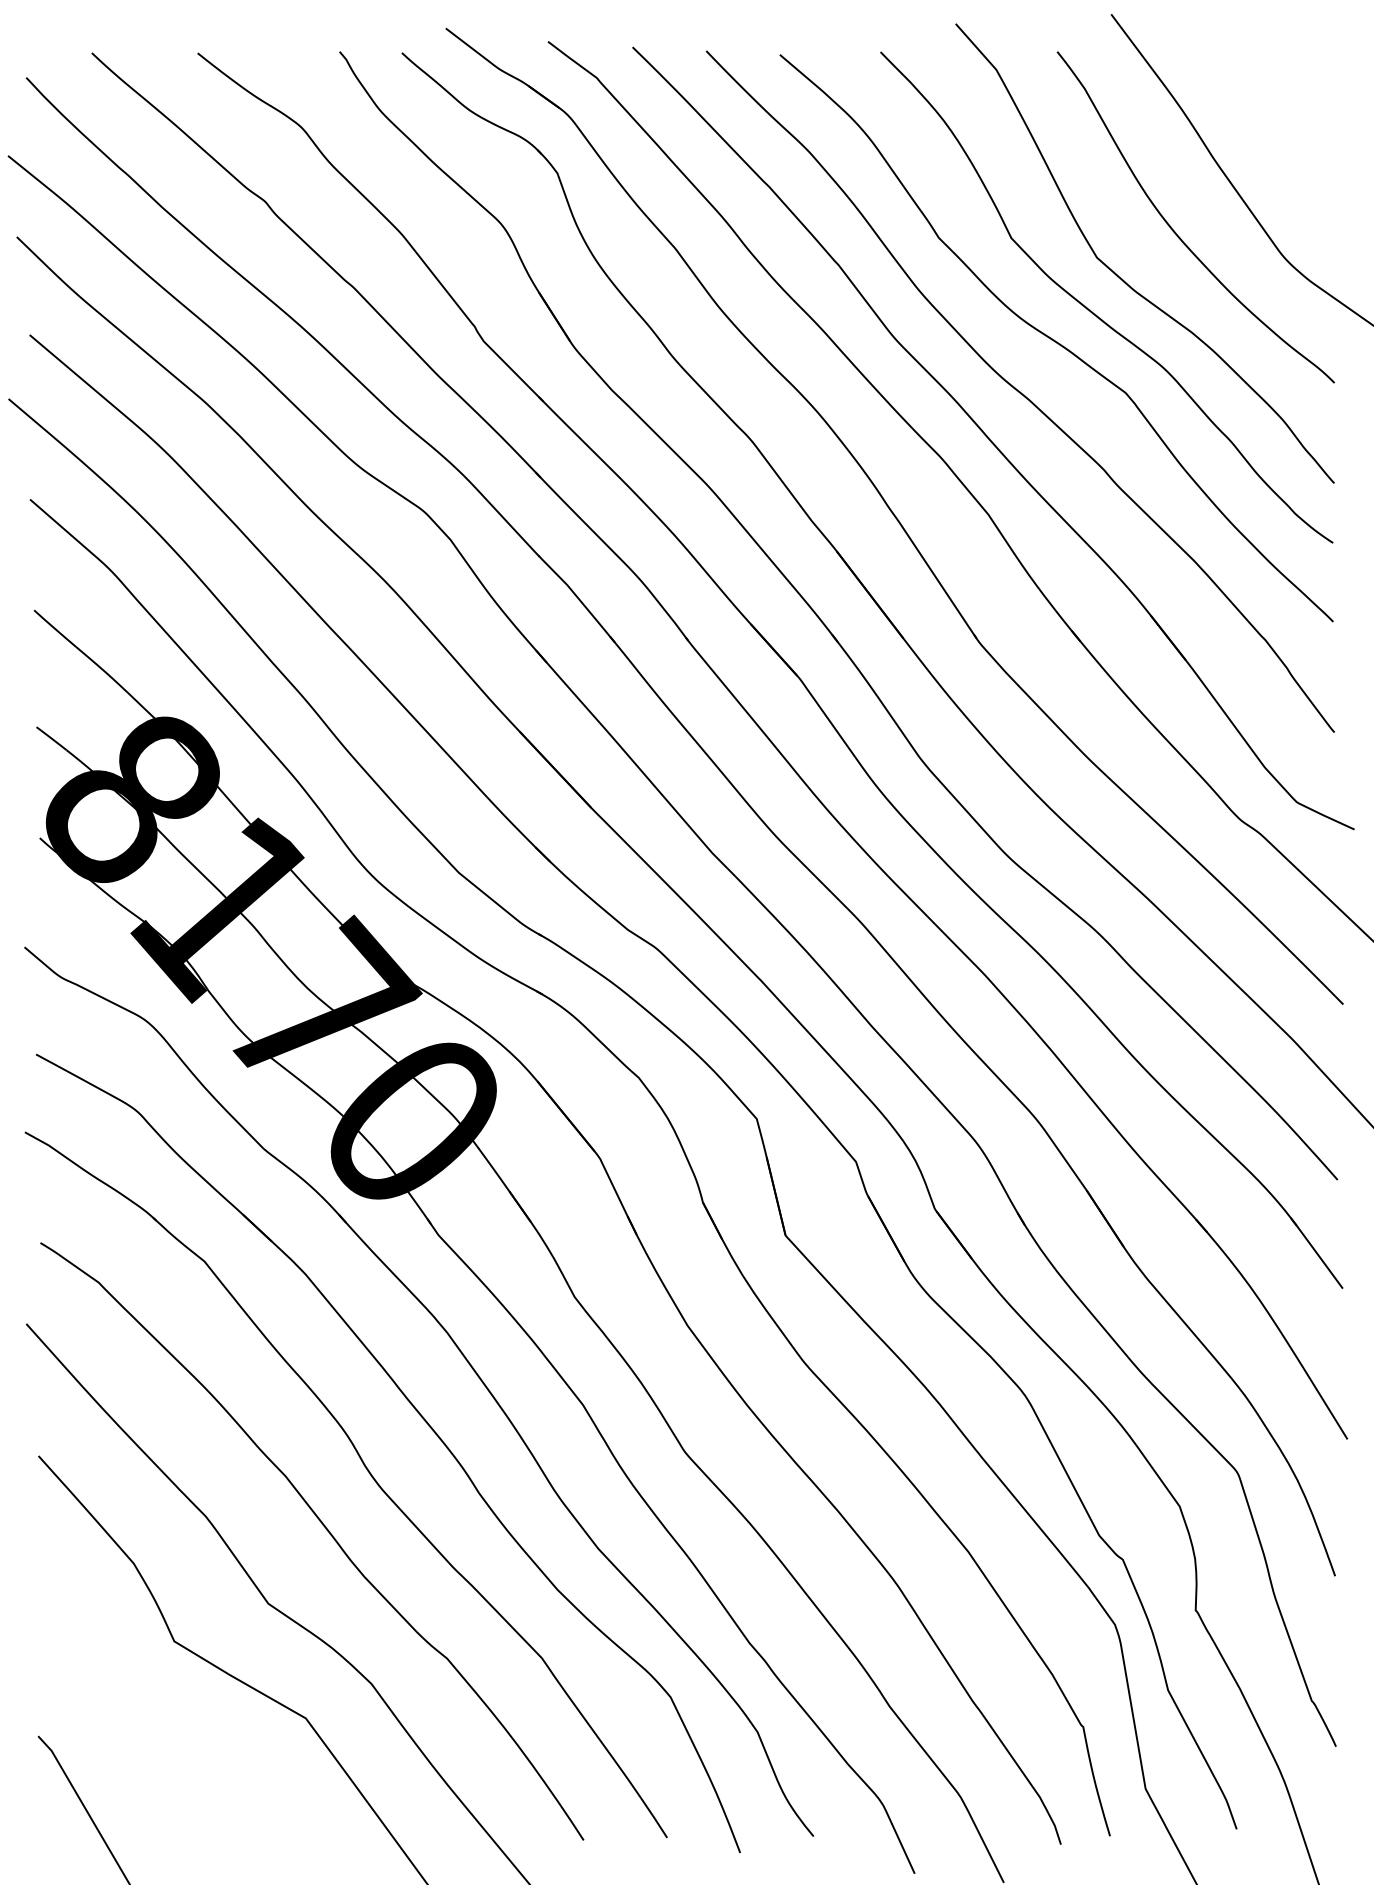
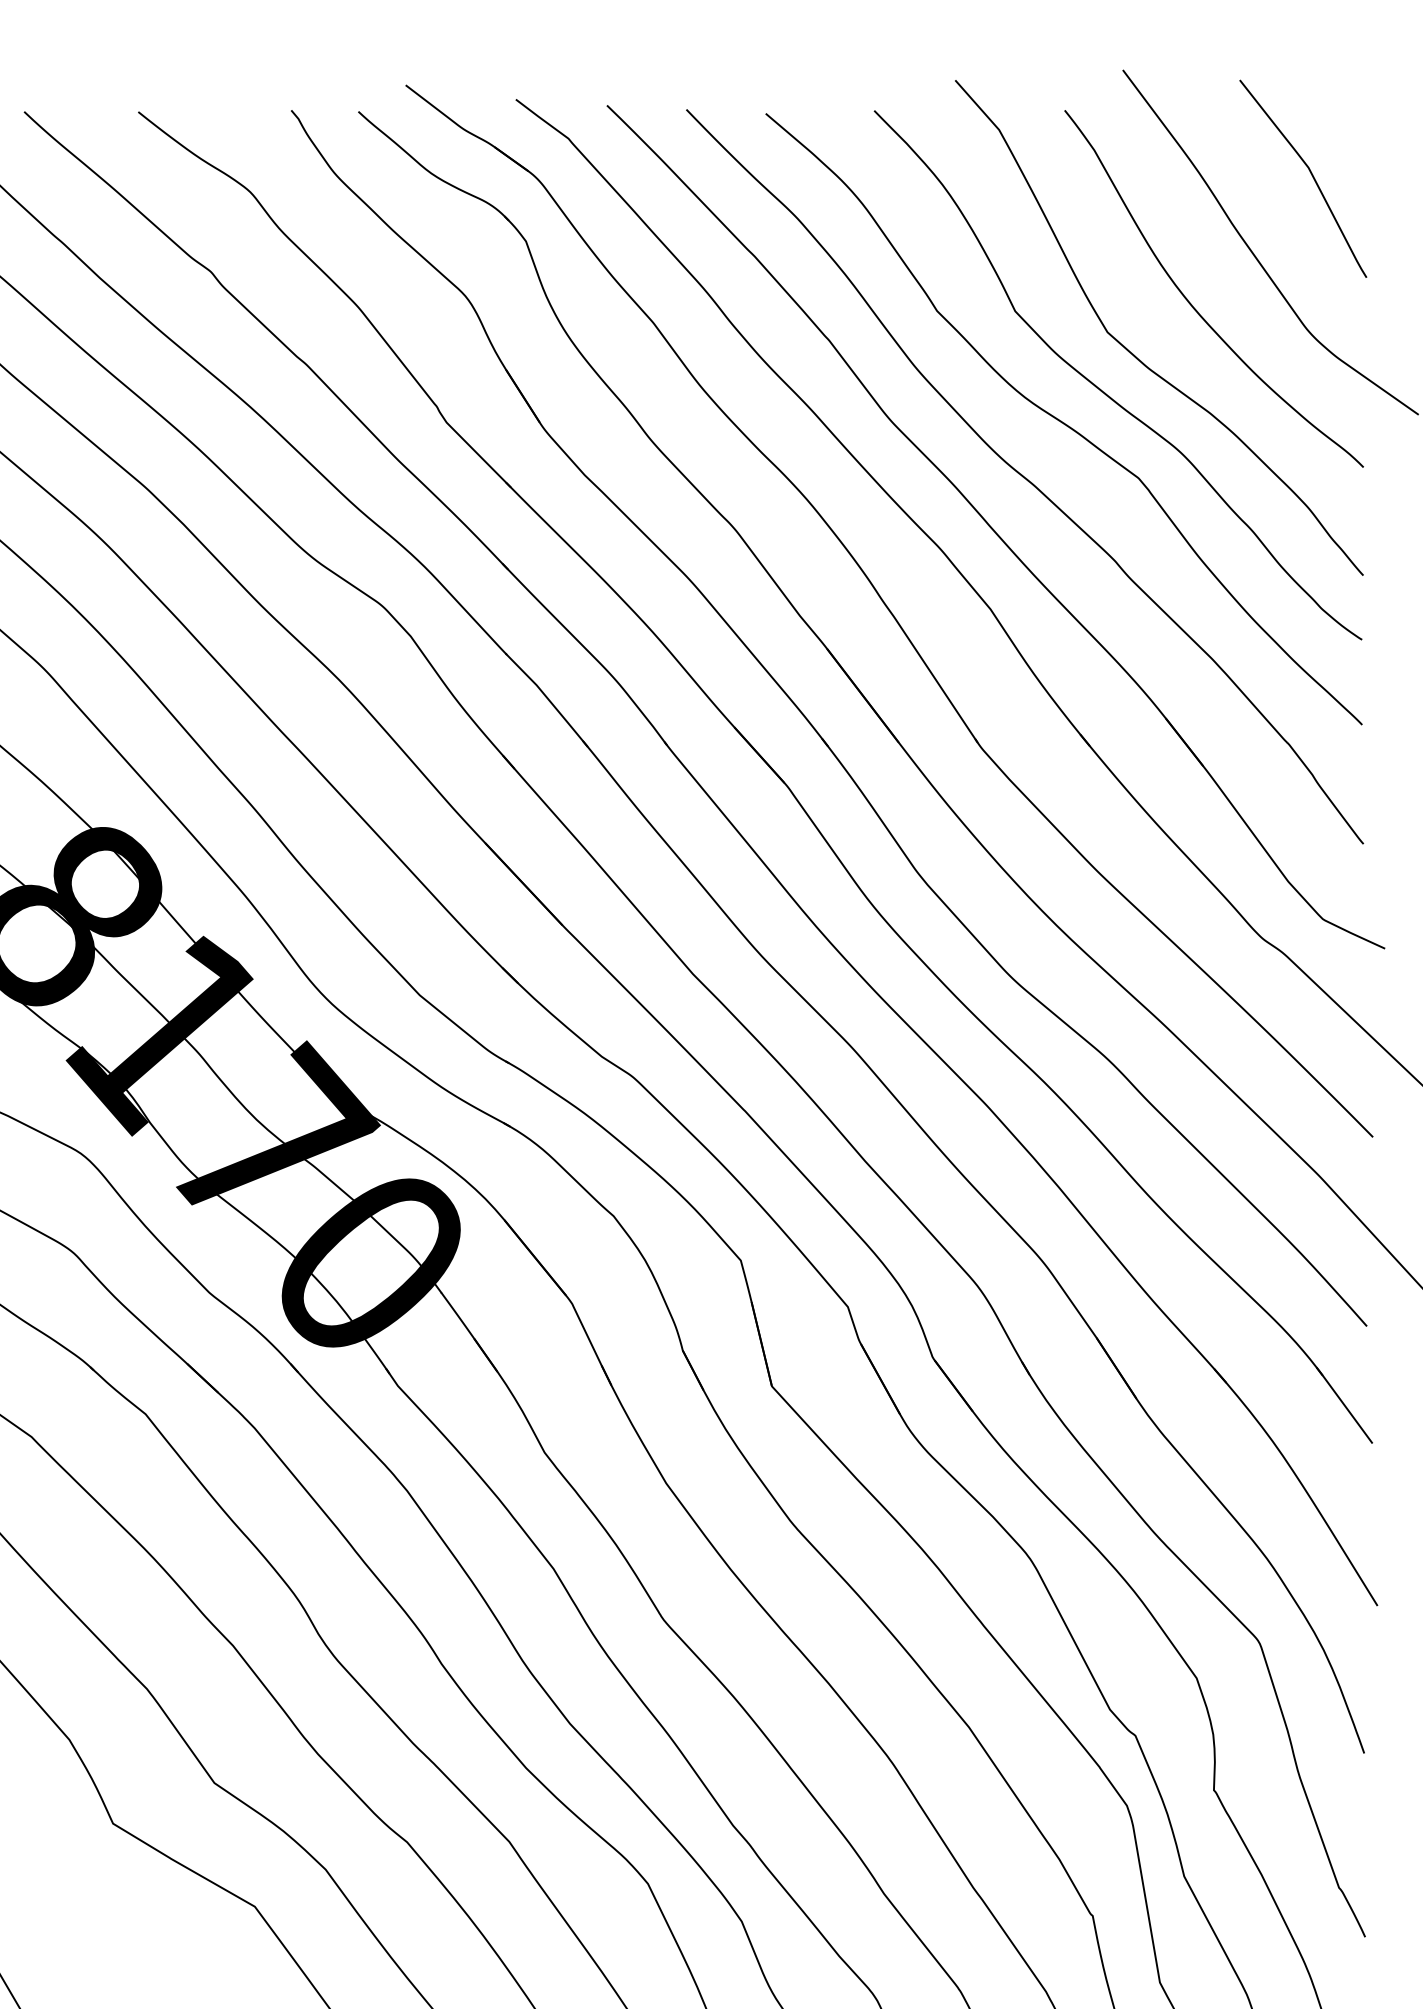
curve: (1285, 111) -> (1310, 174), added

